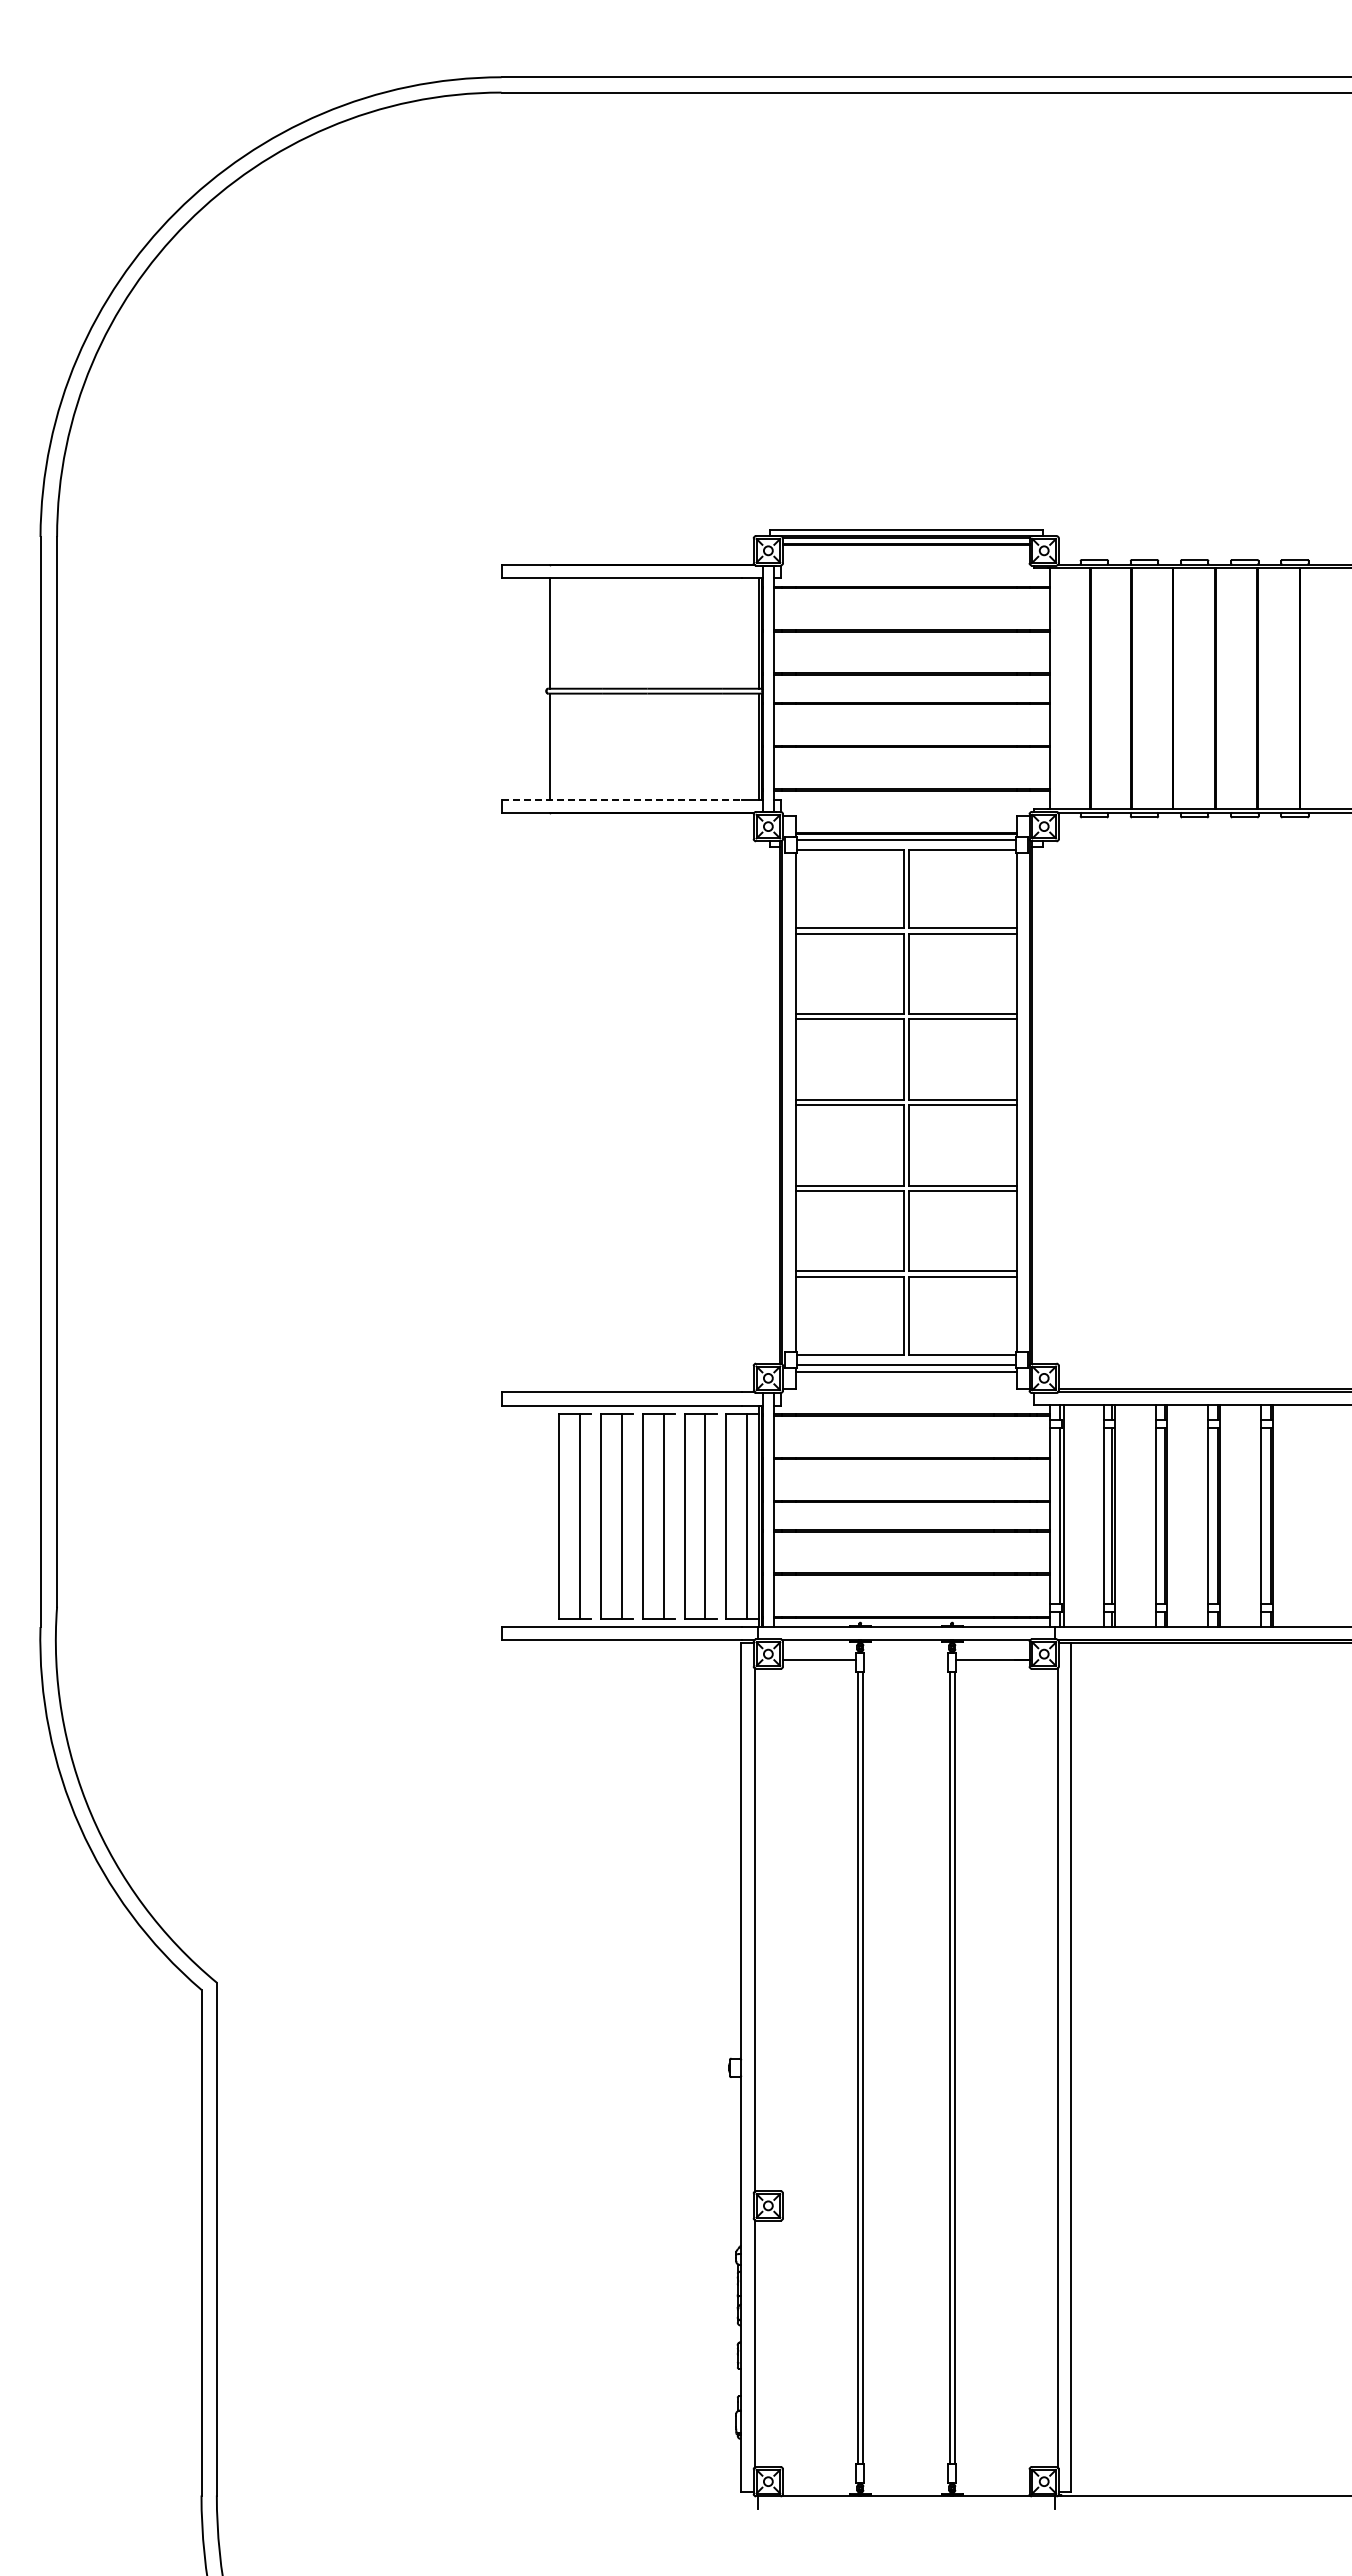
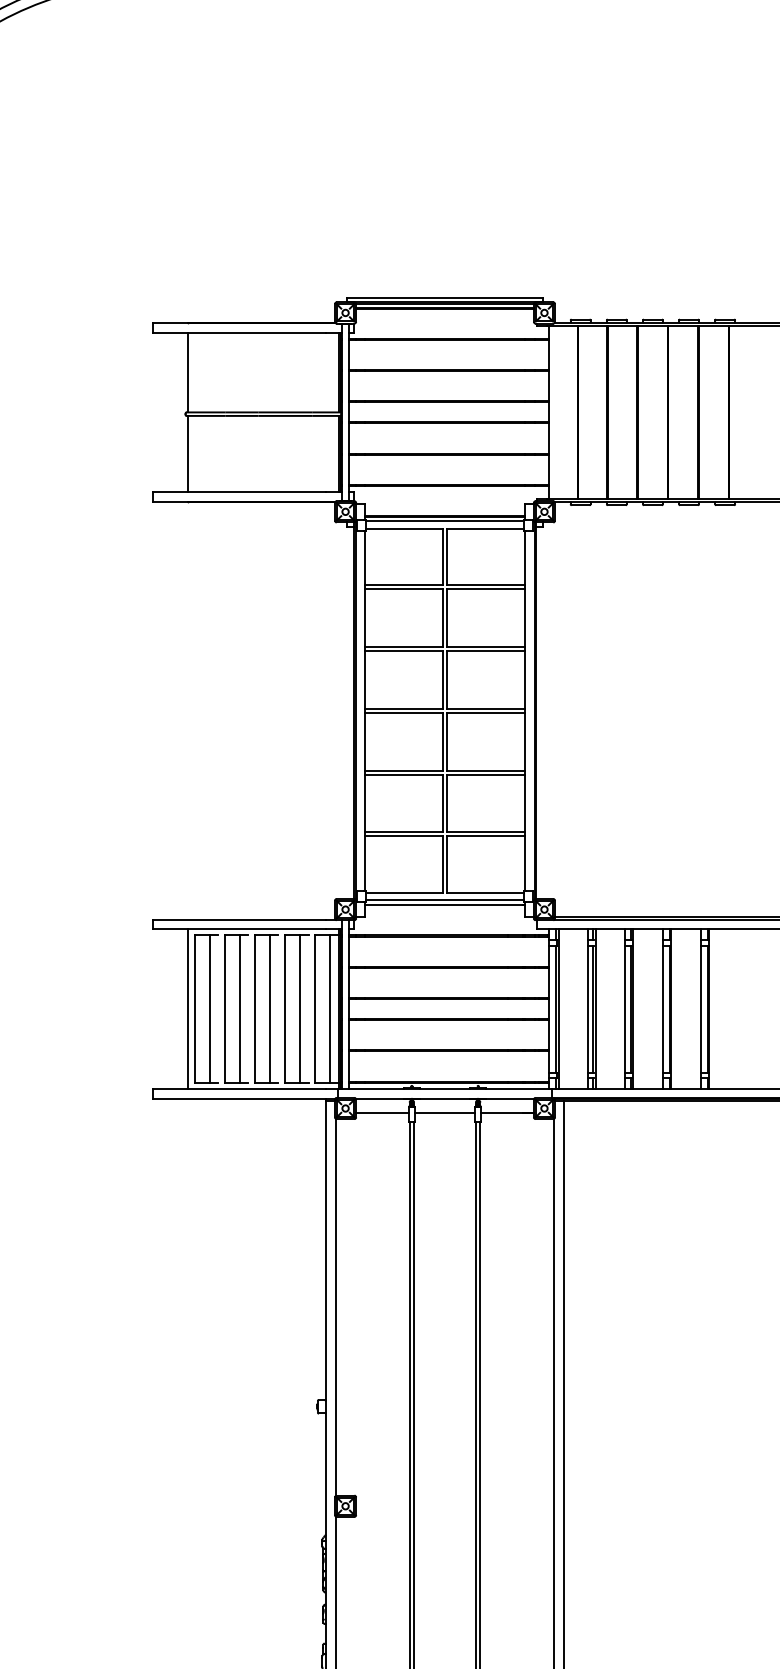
line: (621, 799) -> (239, 492), dashed -> solid
line: (549, 1516) -> (187, 1009), added
line: (906, 1660) -> (445, 1113), added

